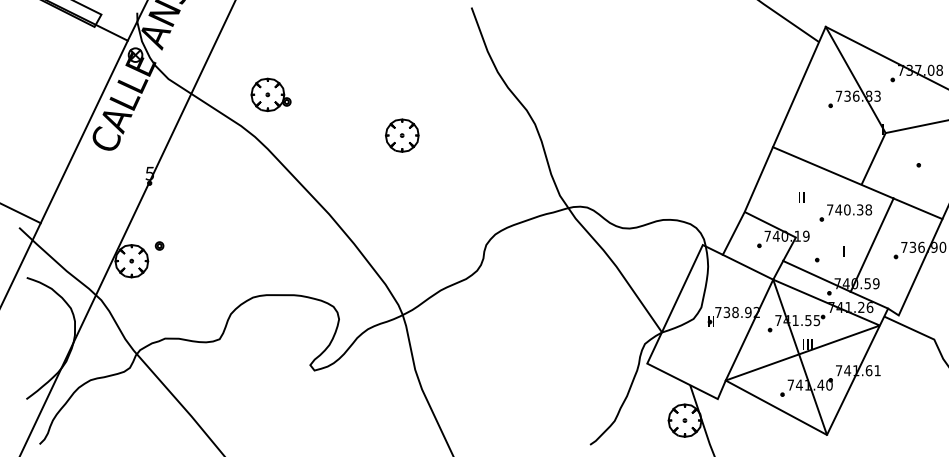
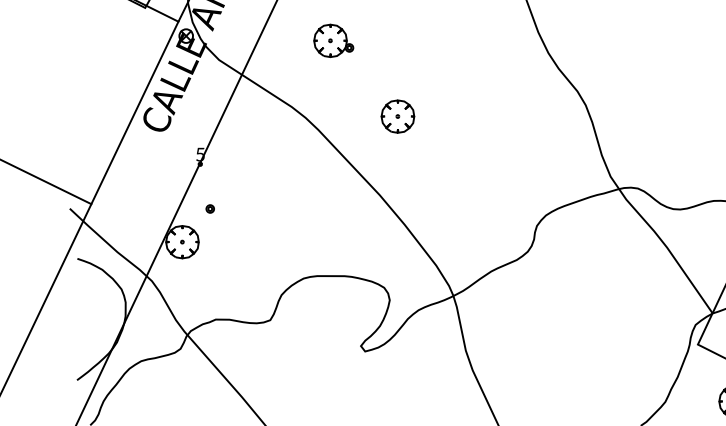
part: (270, 94) -> (333, 40), moved
part: (402, 135) -> (398, 116), moved
part: (159, 245) -> (210, 208), moved

